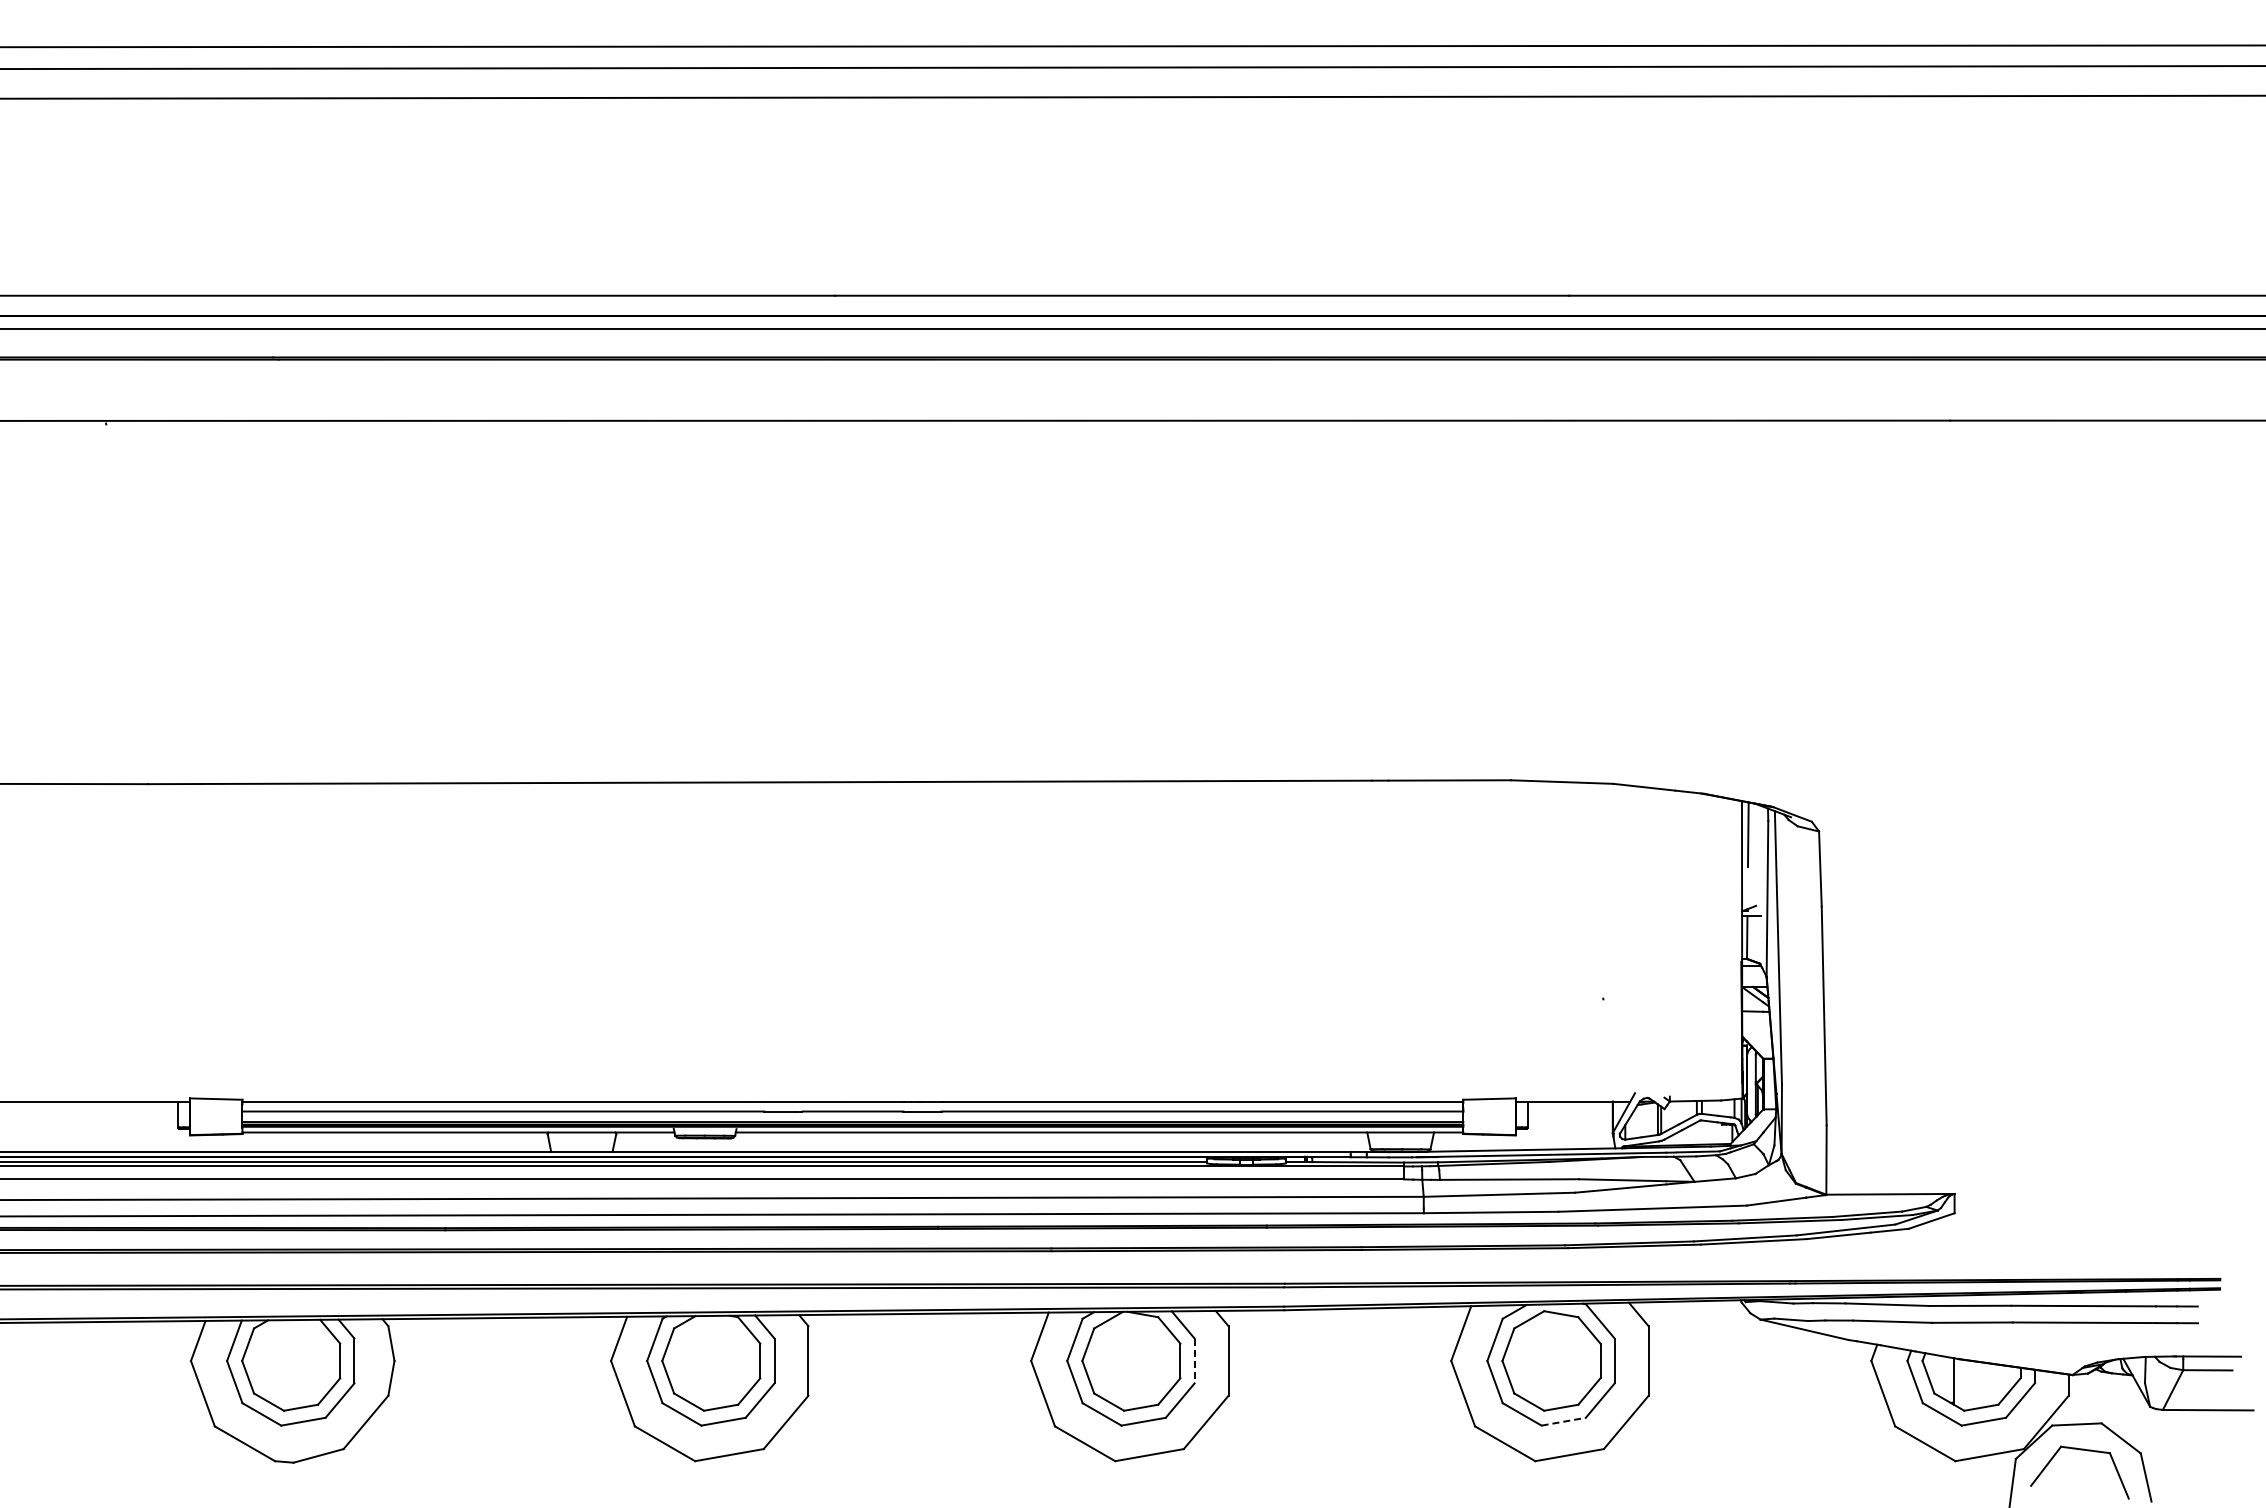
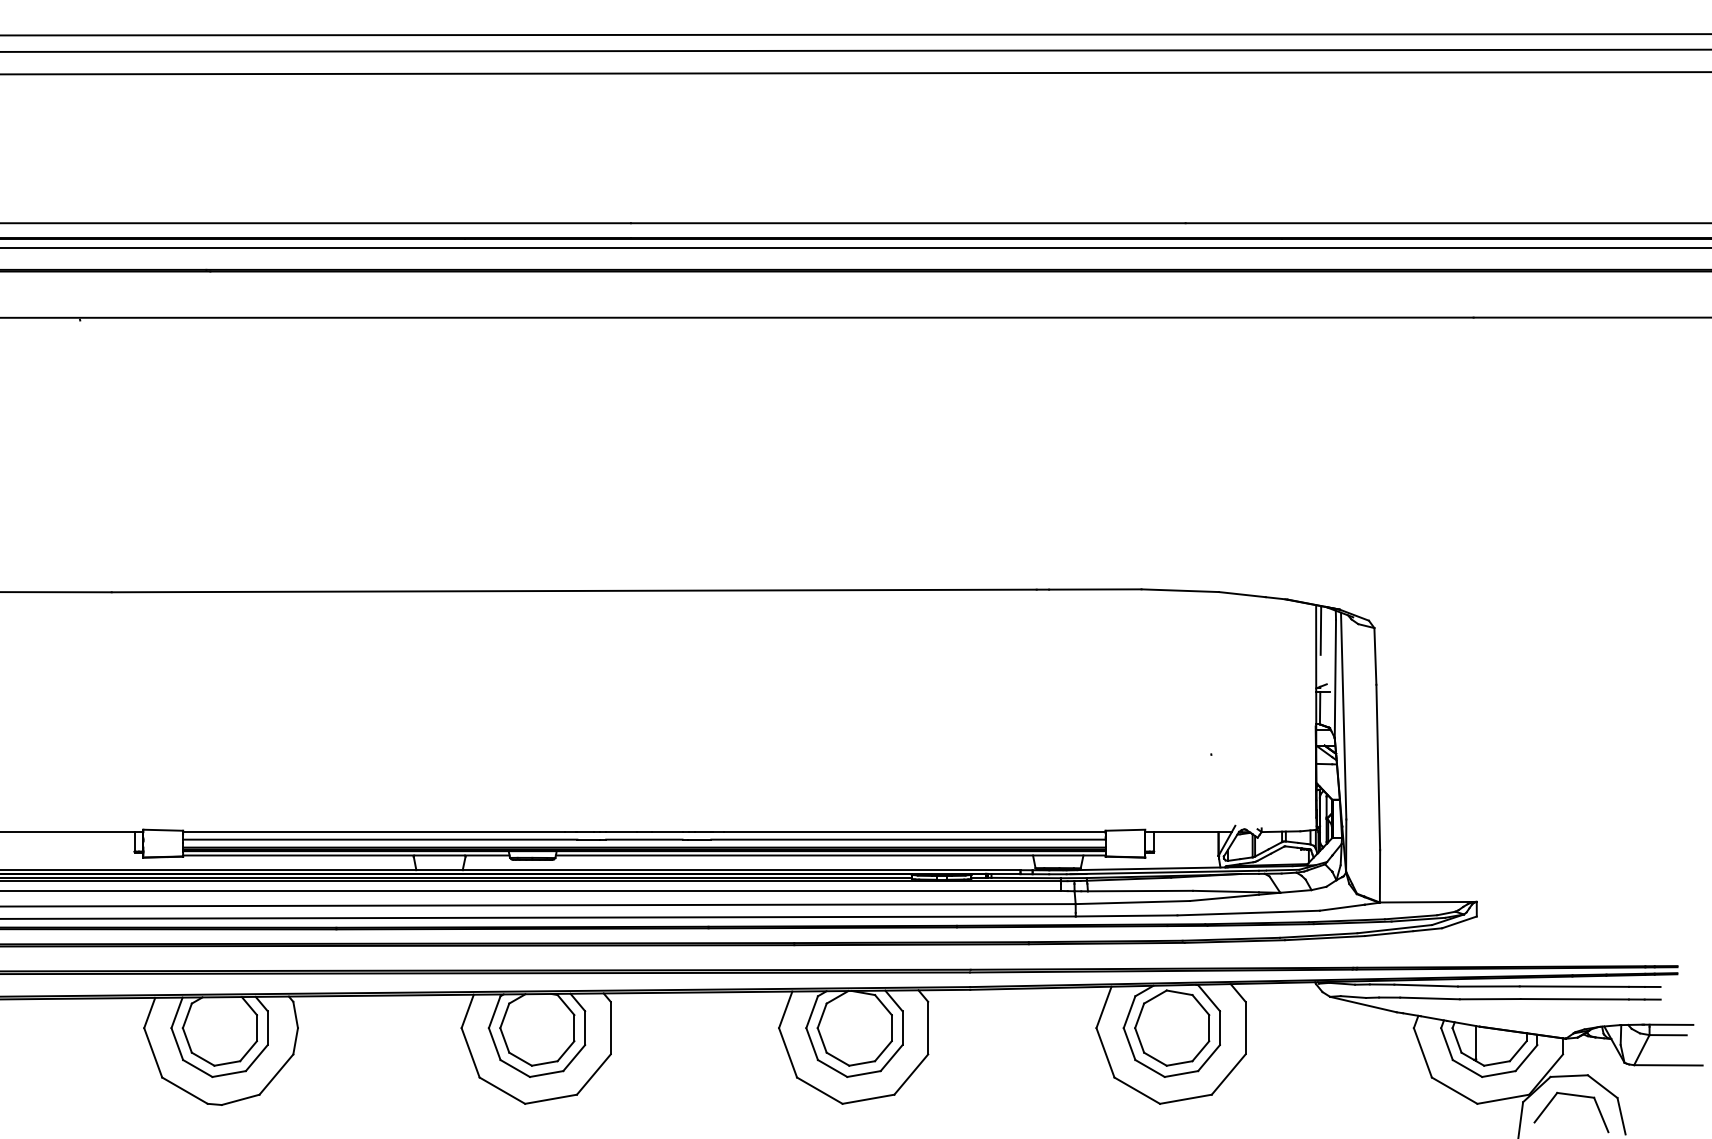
line: (1194, 1361) -> (902, 1028), dashed -> solid
line: (1564, 1421) -> (1182, 1073), dashed -> solid

